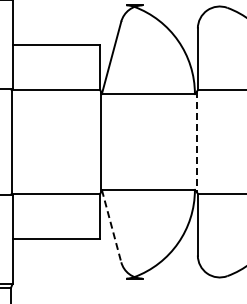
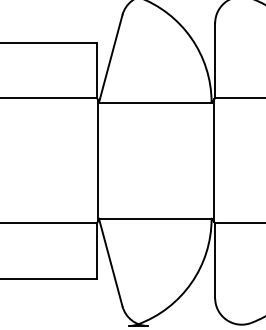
line: (197, 142) -> (214, 161), dashed -> solid
line: (111, 226) -> (110, 262), dashed -> solid

